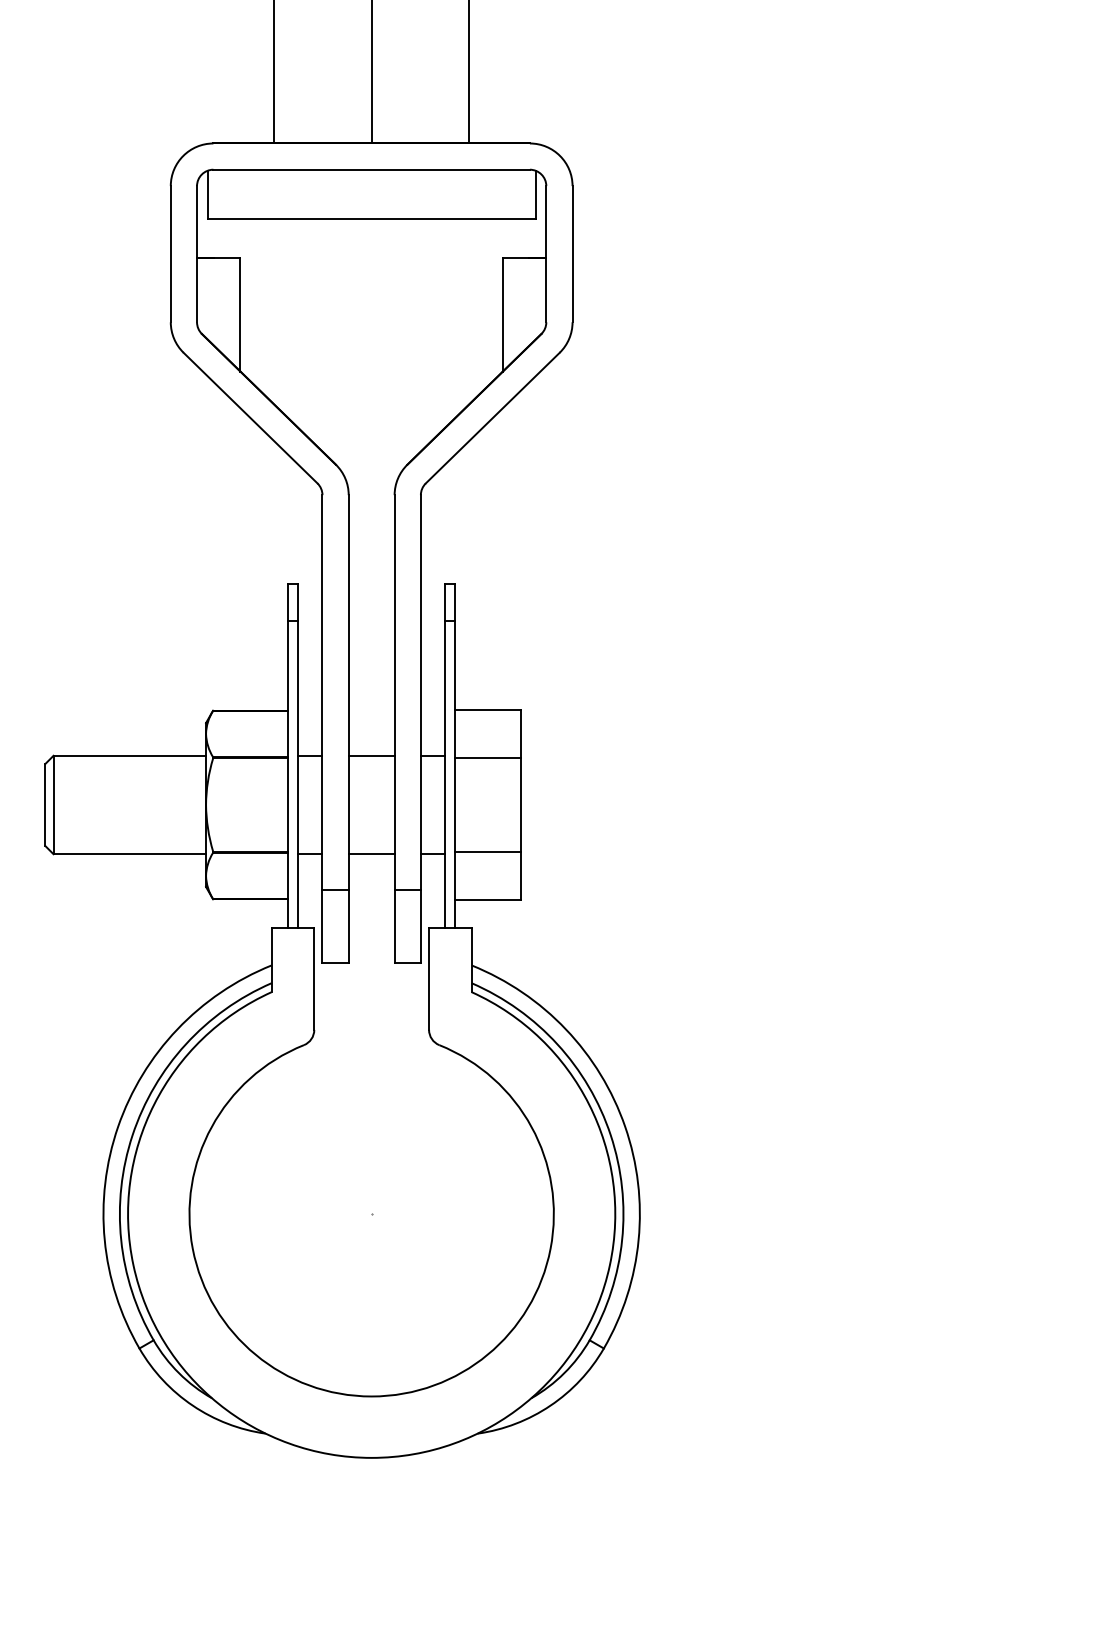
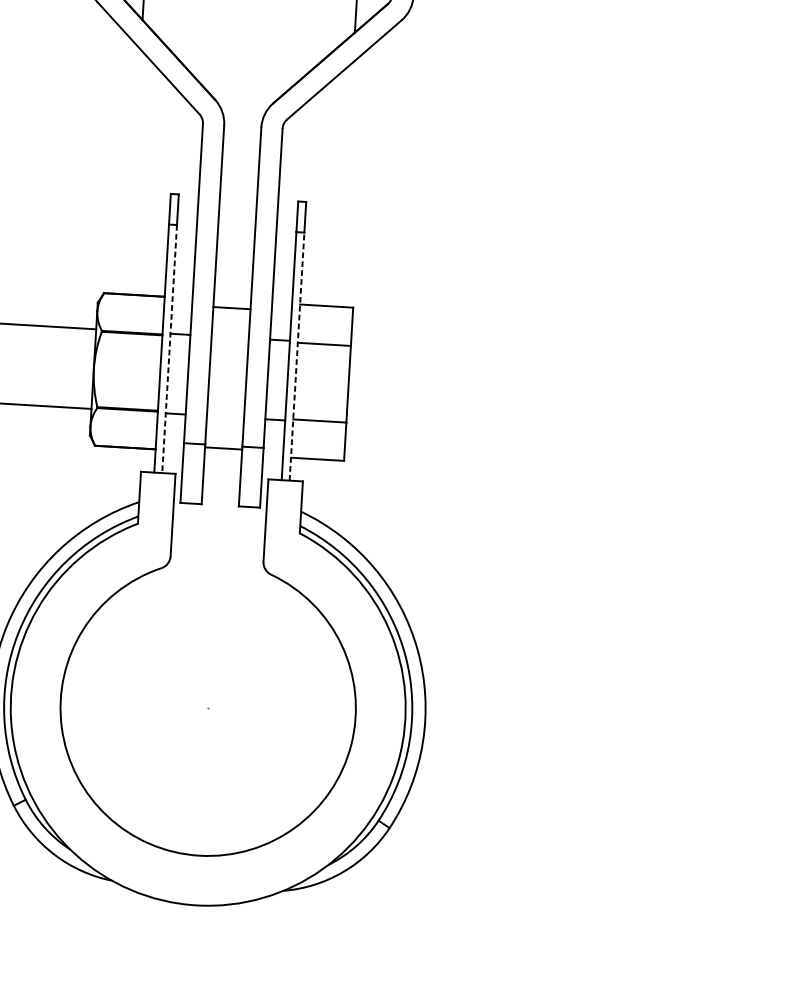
line: (371, 755) -> (231, 307), moved
line: (455, 774) -> (297, 356), solid -> dashed
line: (297, 775) -> (169, 349), solid -> dashed
line: (371, 854) -> (223, 448), moved

